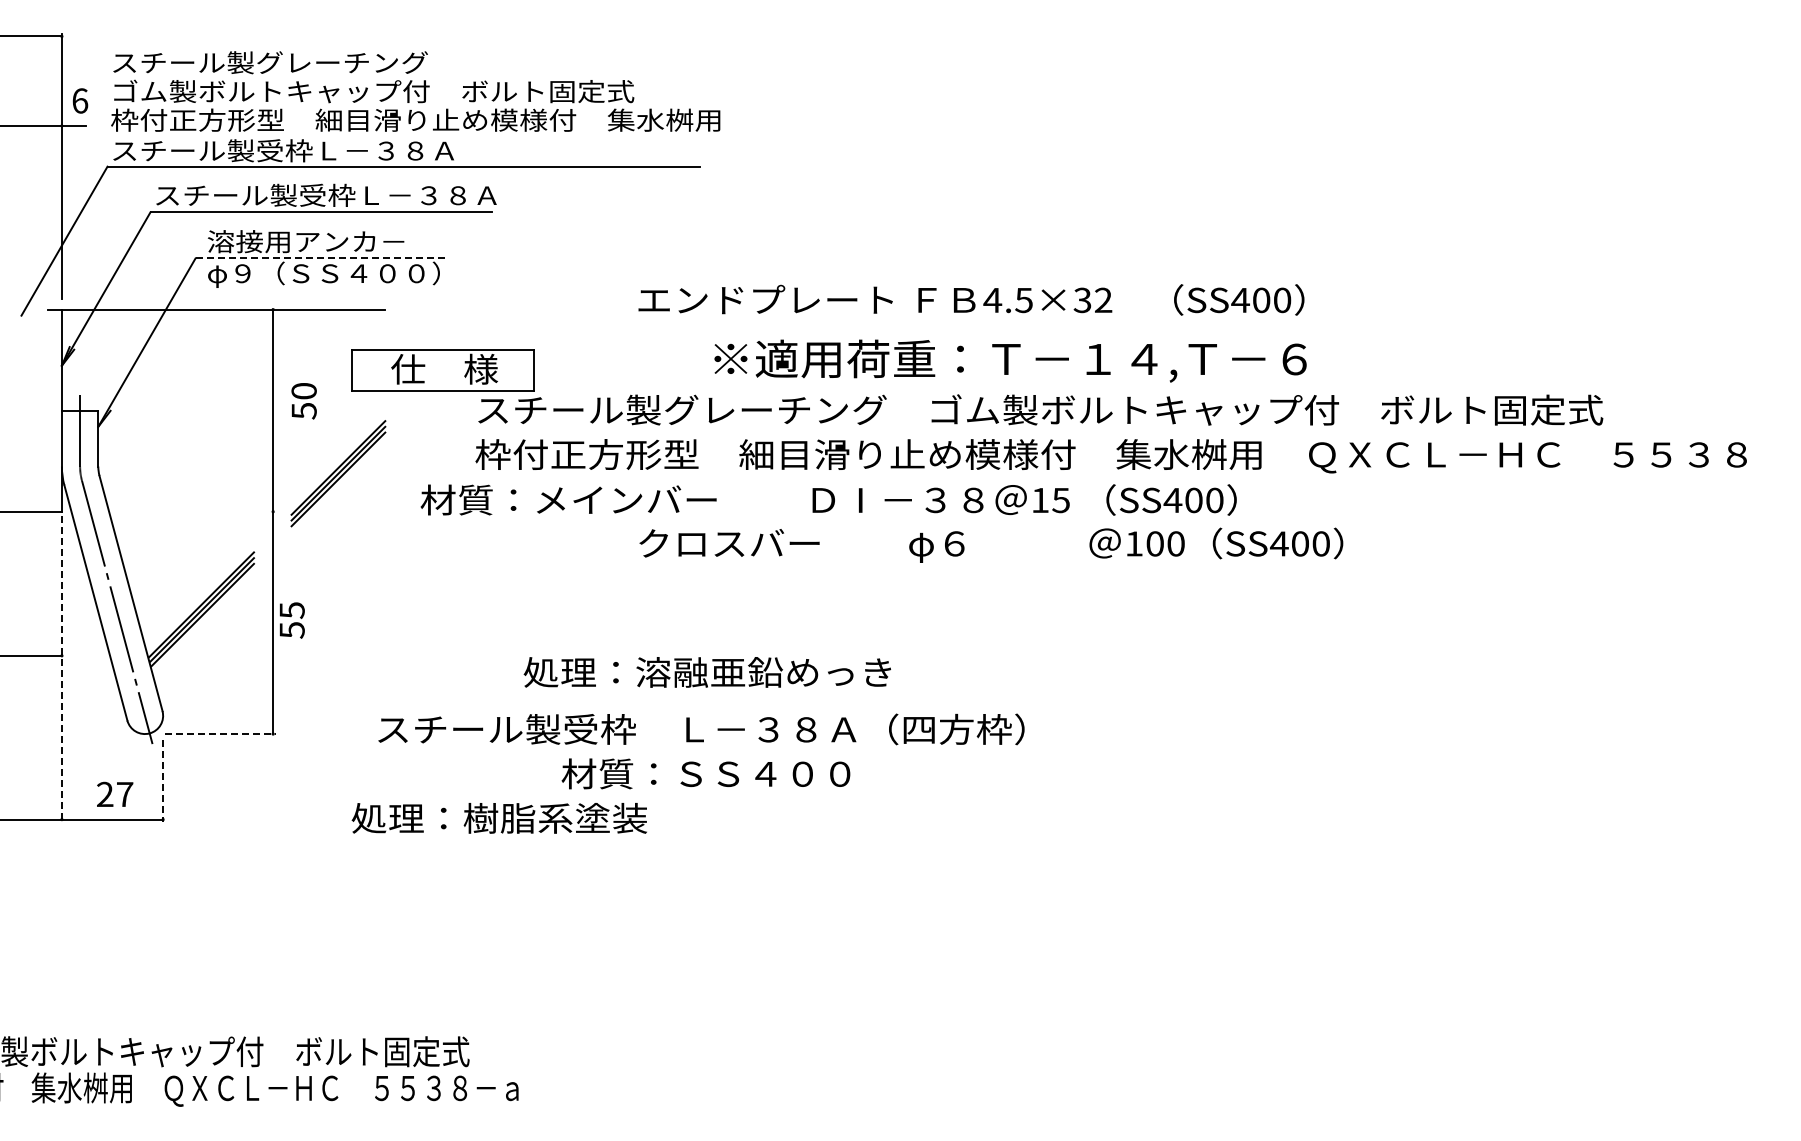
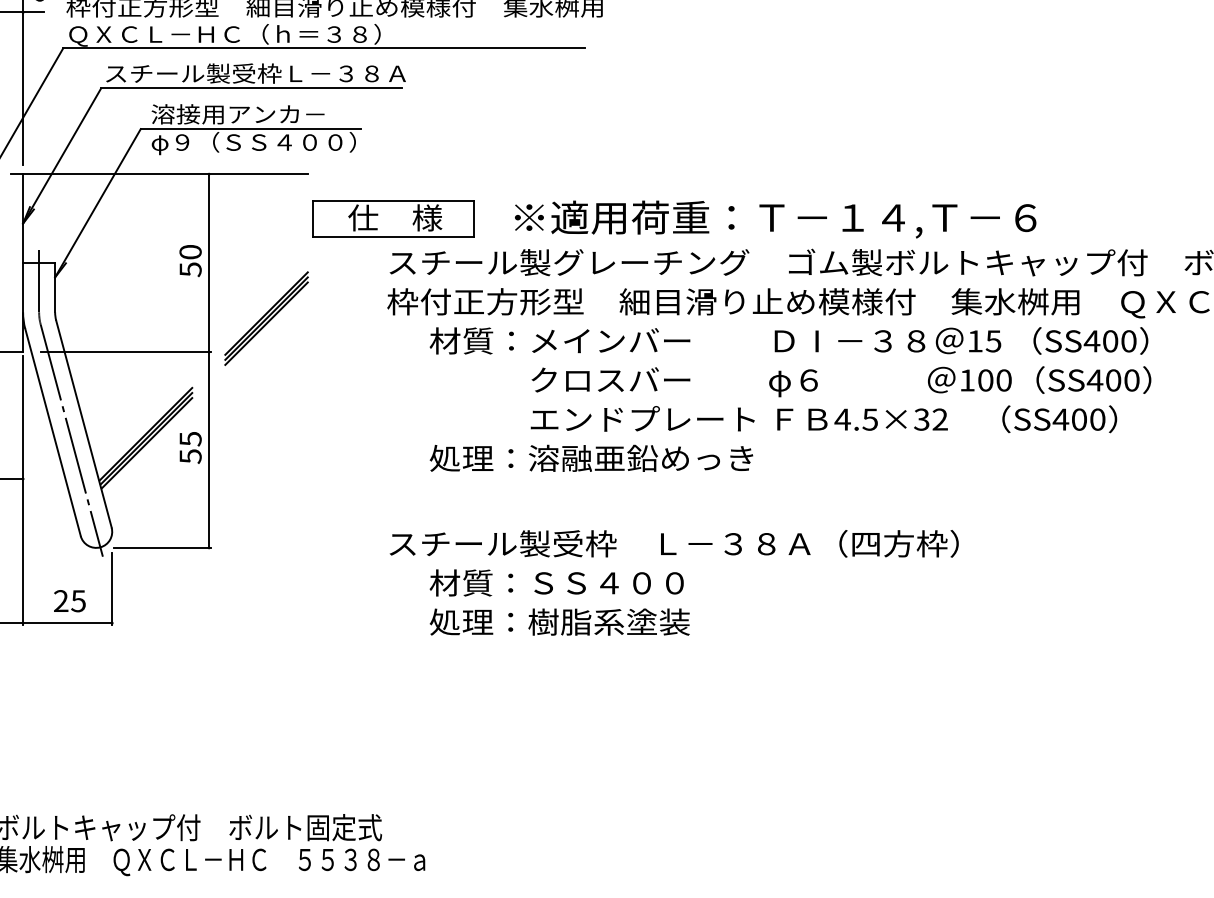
text: (290, 151) -> (224, 34), スチール製受枠Ｌ－３８Ａ -> ＱＸＣＬ－ＨＣ（ｈ＝３８）
line: (321, 258) -> (251, 129), dashed -> solid
text: (971, 299) -> (823, 418), moved
text: (1010, 360) -> (775, 218), moved
part: (442, 370) -> (393, 218), moved
text: (303, 401) -> (190, 261), moved
text: (828, 499) -> (788, 340), moved
line: (178, 511) -> (125, 351), added
text: (291, 620) -> (190, 447), moved
line: (61, 669) -> (22, 491), dashed -> solid
text: (706, 672) -> (590, 458), moved
text: (701, 729) -> (674, 543), moved
line: (220, 734) -> (162, 548), dashed -> solid
text: (705, 773) -> (556, 582), moved
line: (163, 781) -> (112, 589), dashed -> solid
text: (124, 794) -> (78, 601), 27 -> 25
text: (498, 818) -> (558, 622), moved

